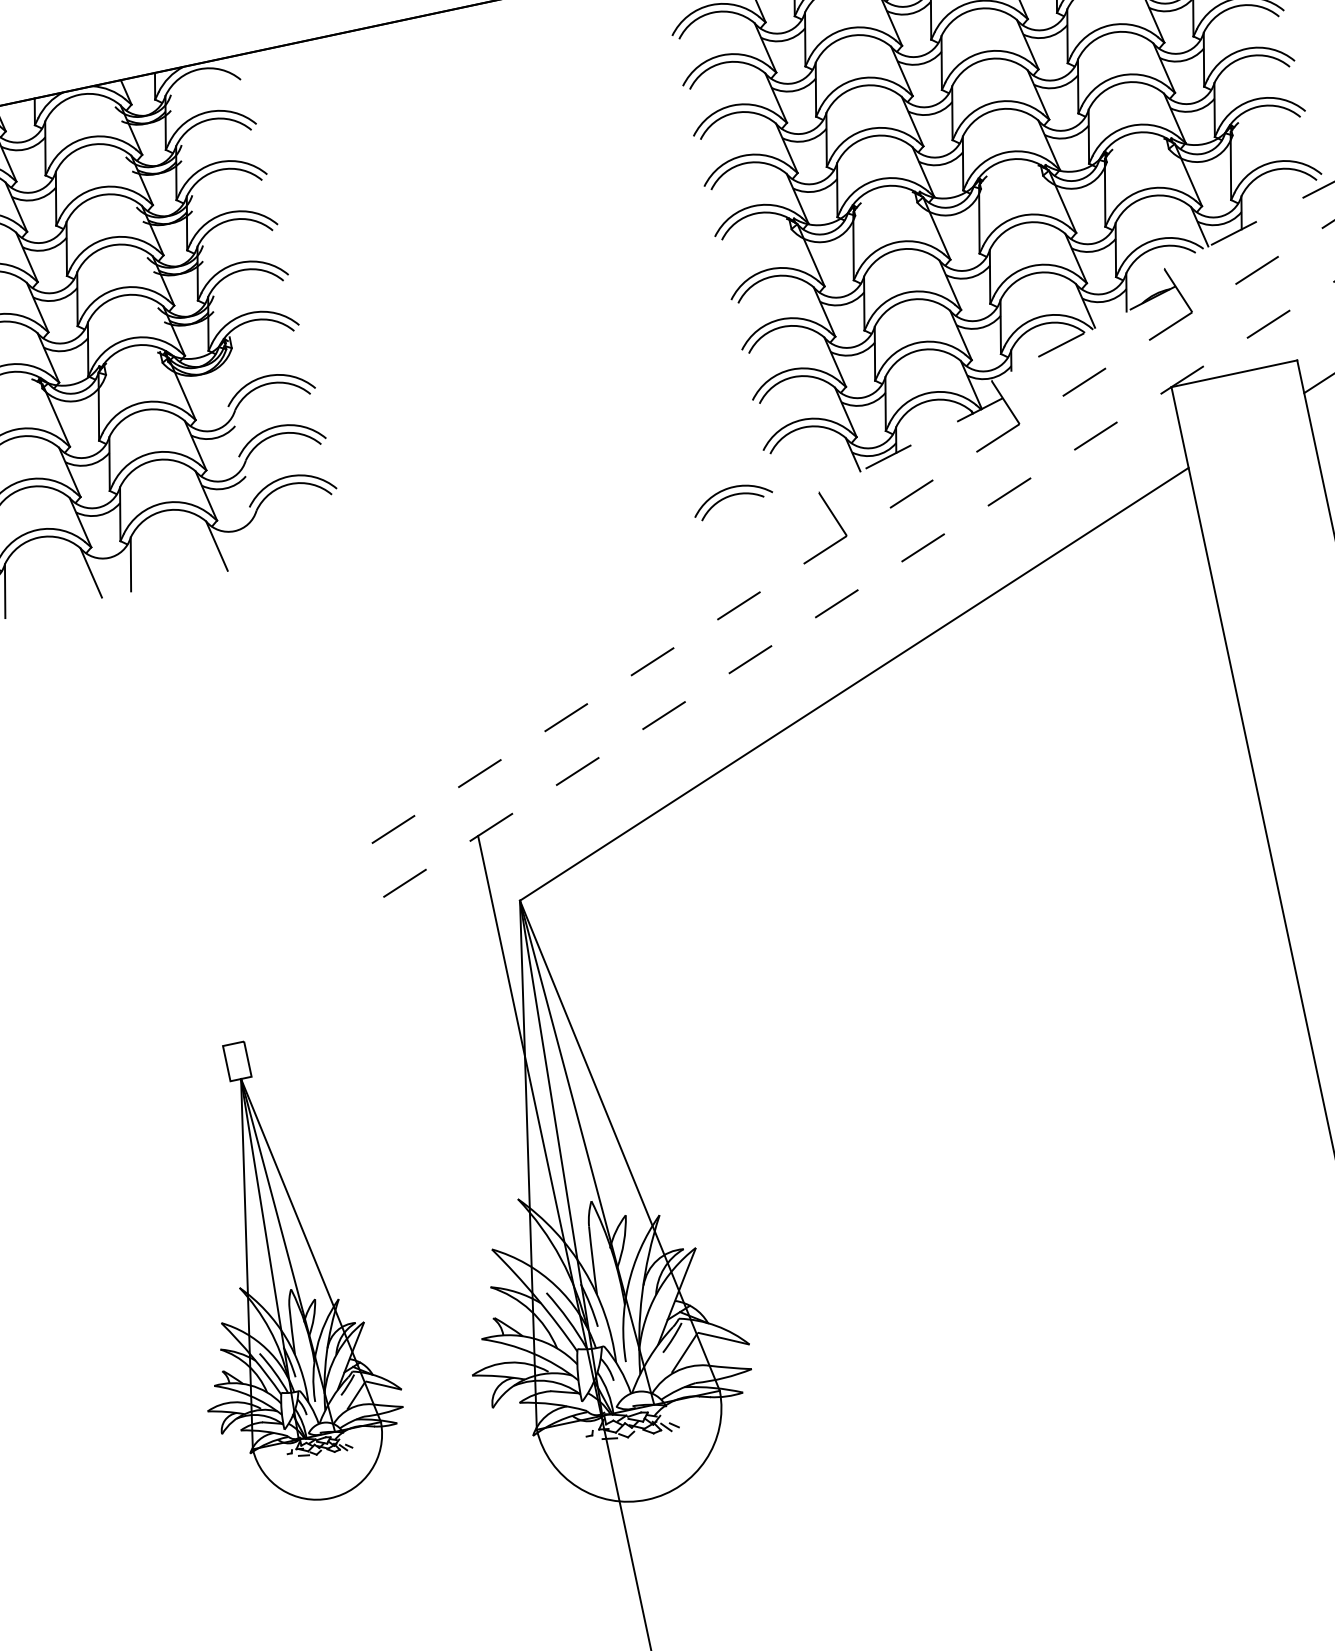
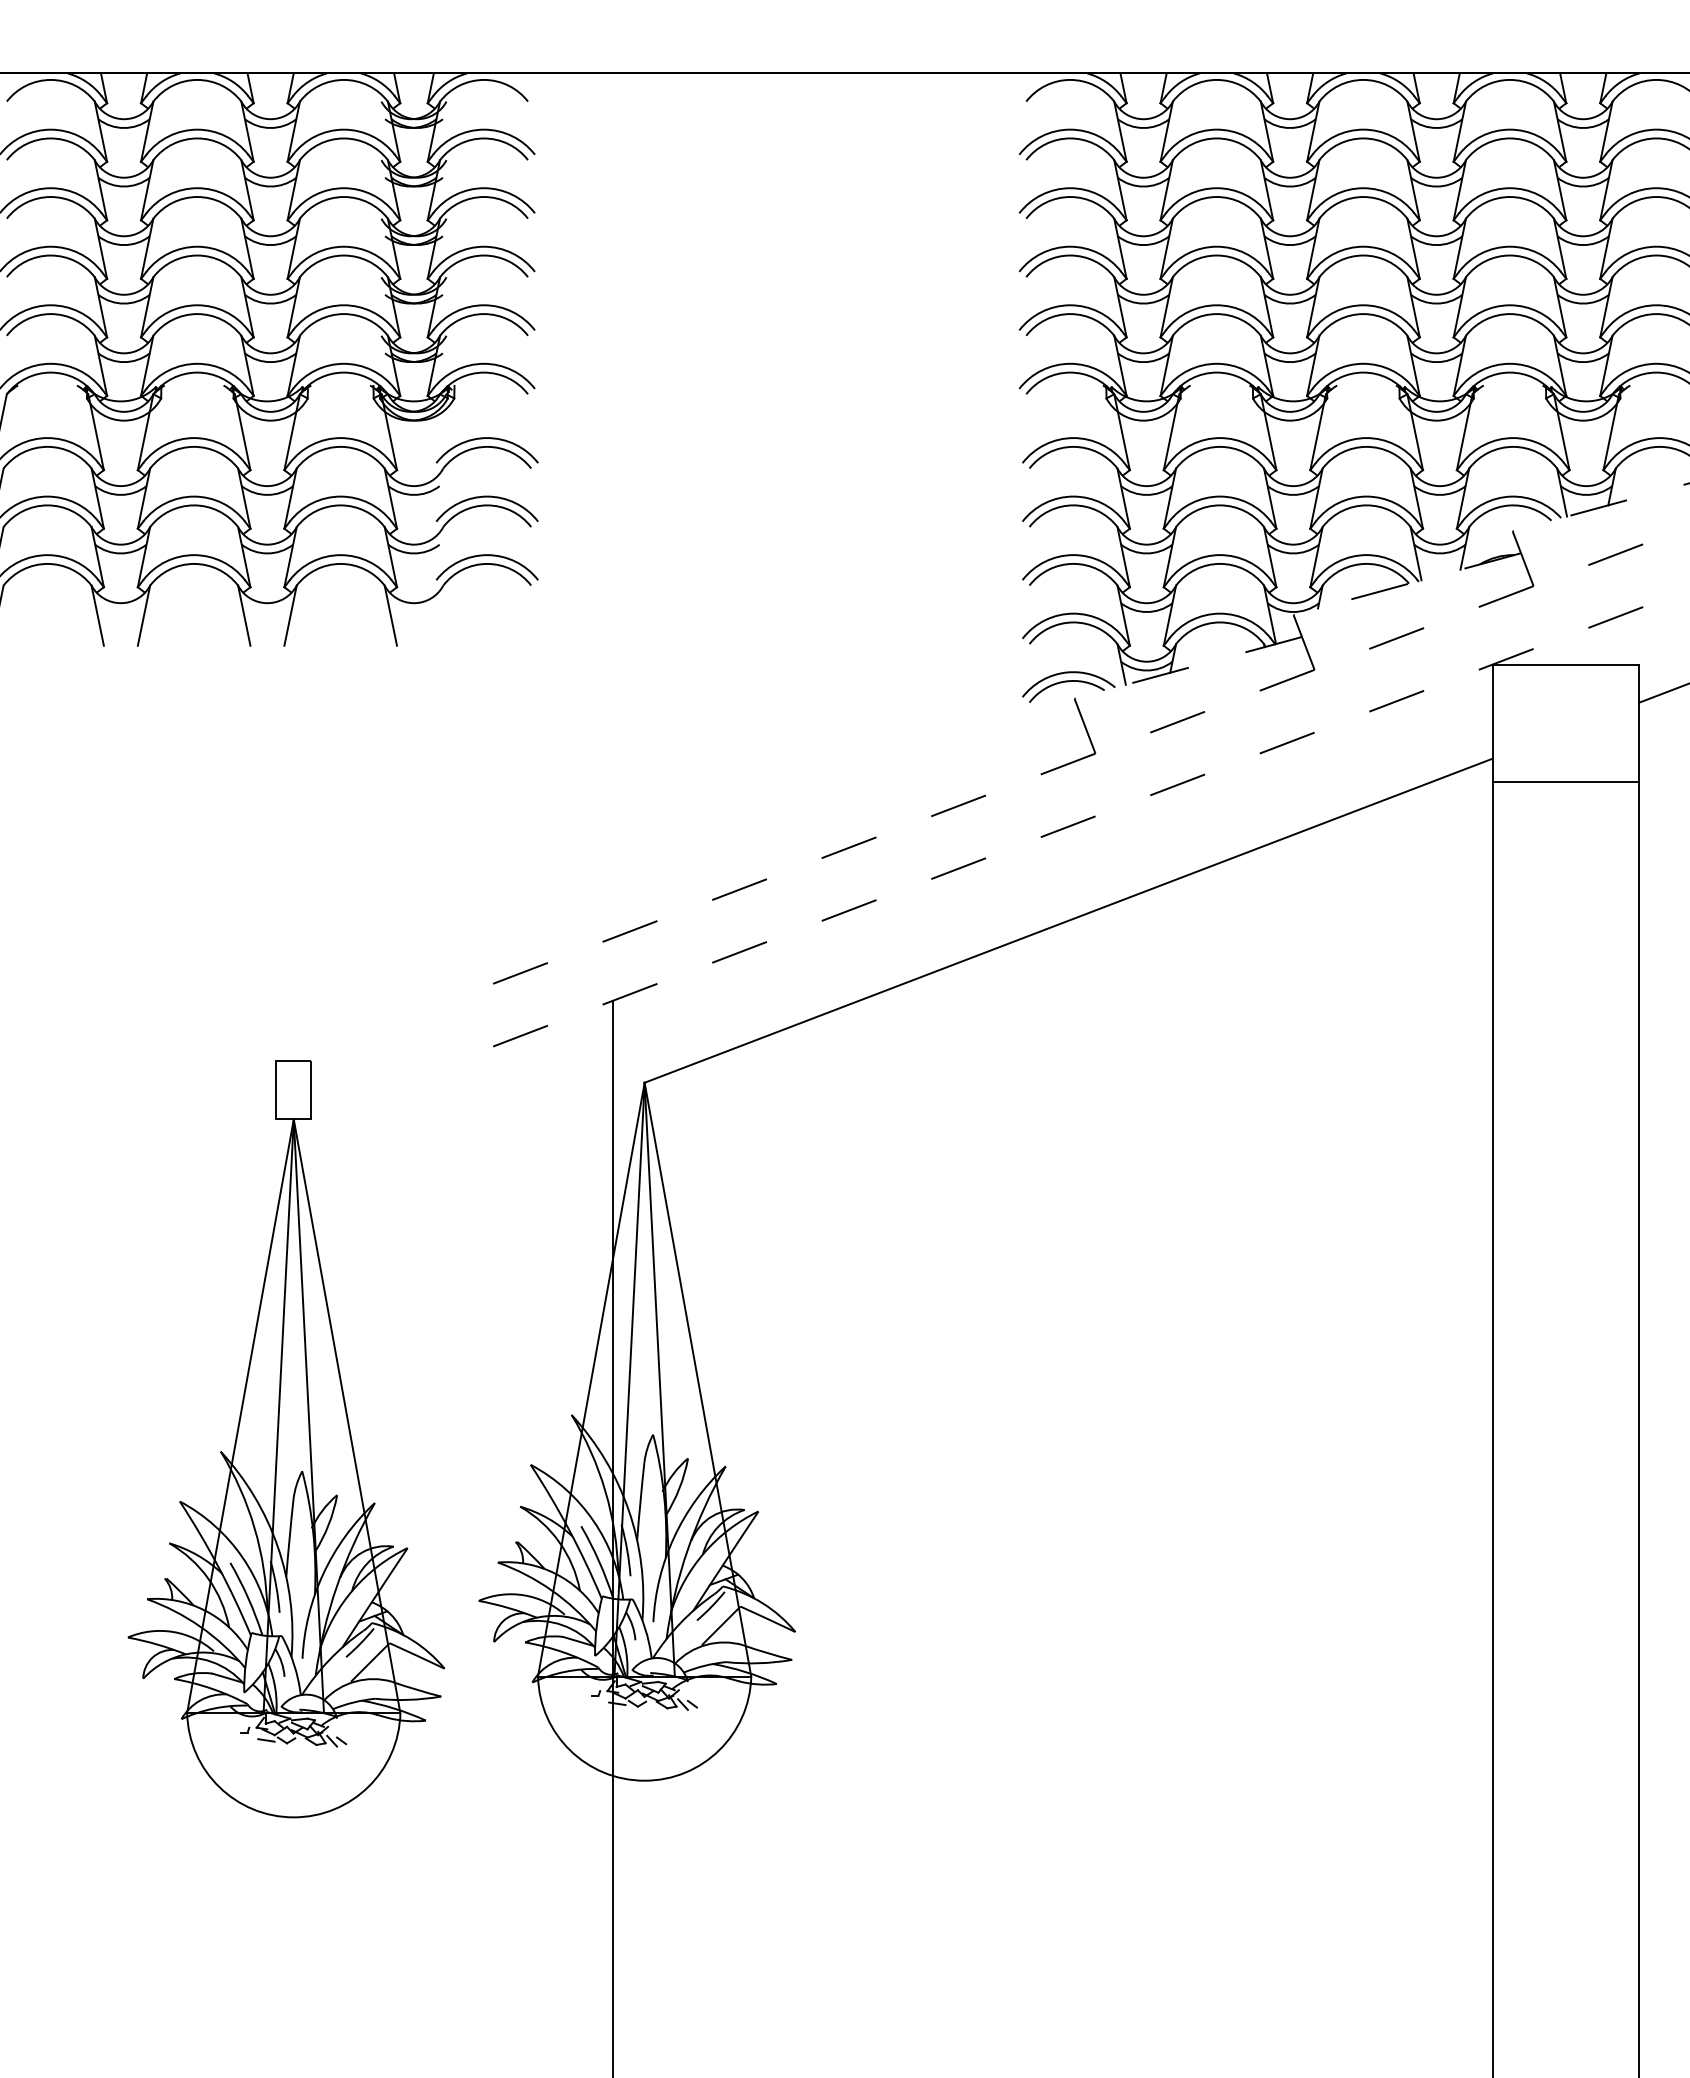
line: (1255, 474) -> (1565, 781), added
part: (732, 500) -> (1068, 686), moved
part: (276, 1272) -> (285, 1439), size x1.43

